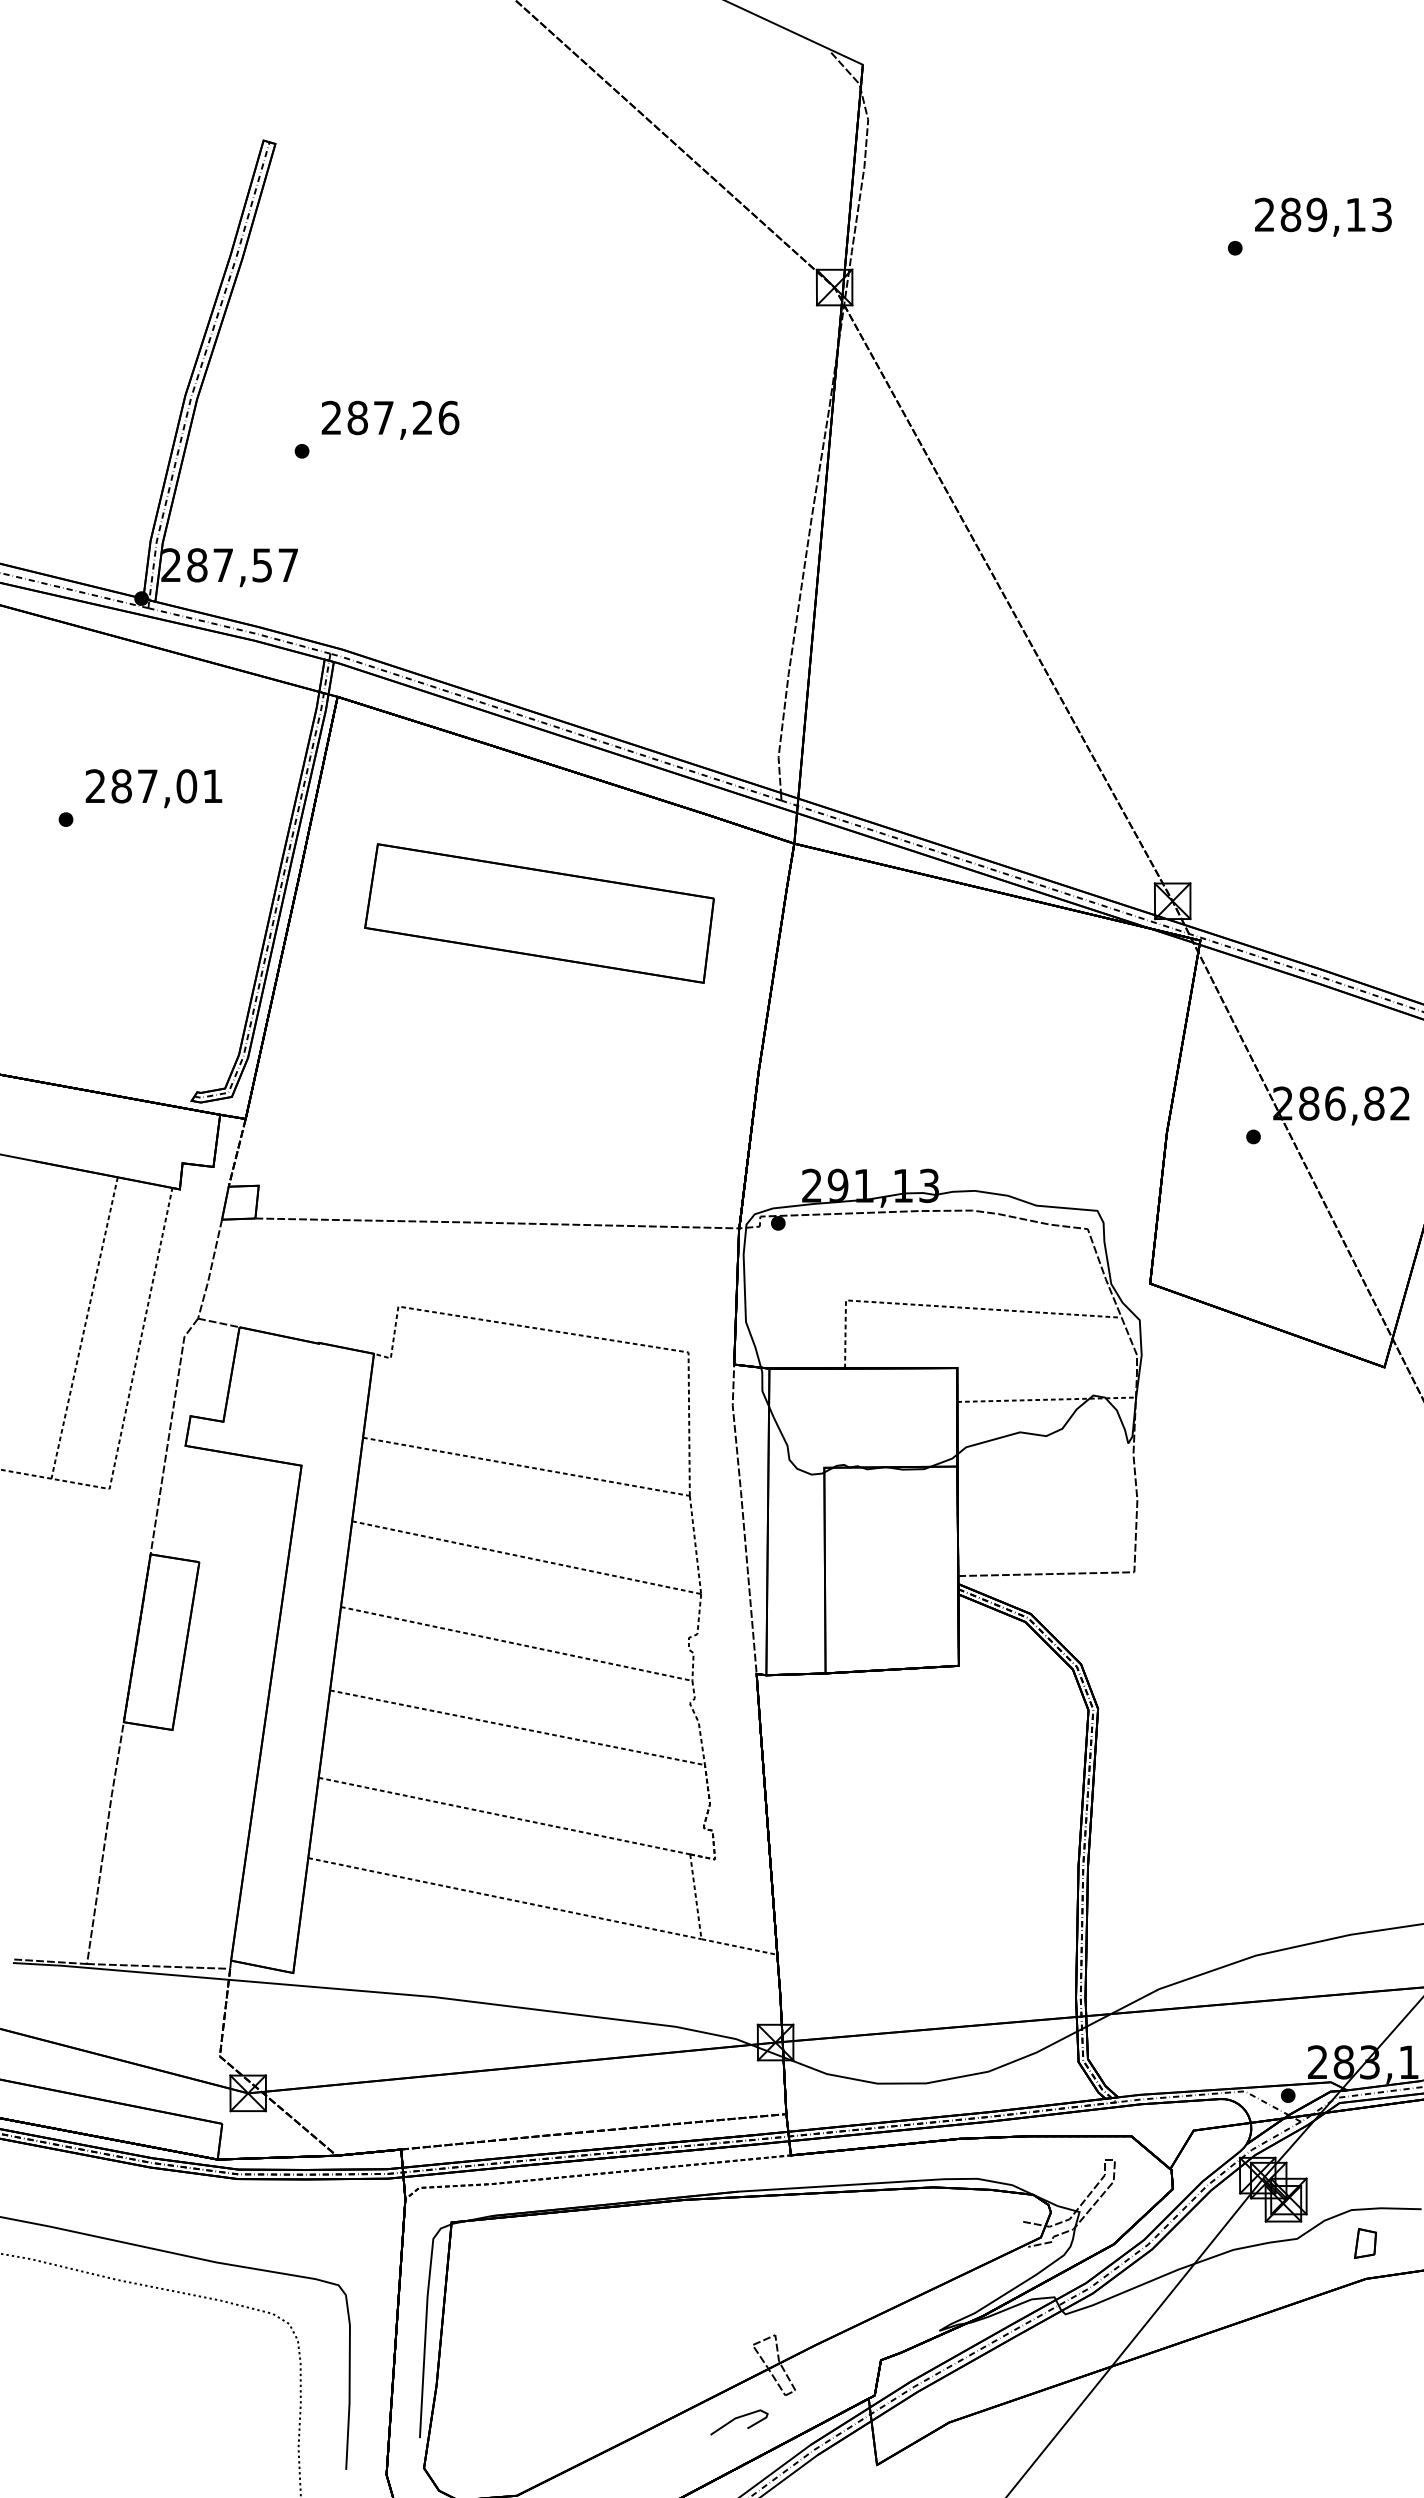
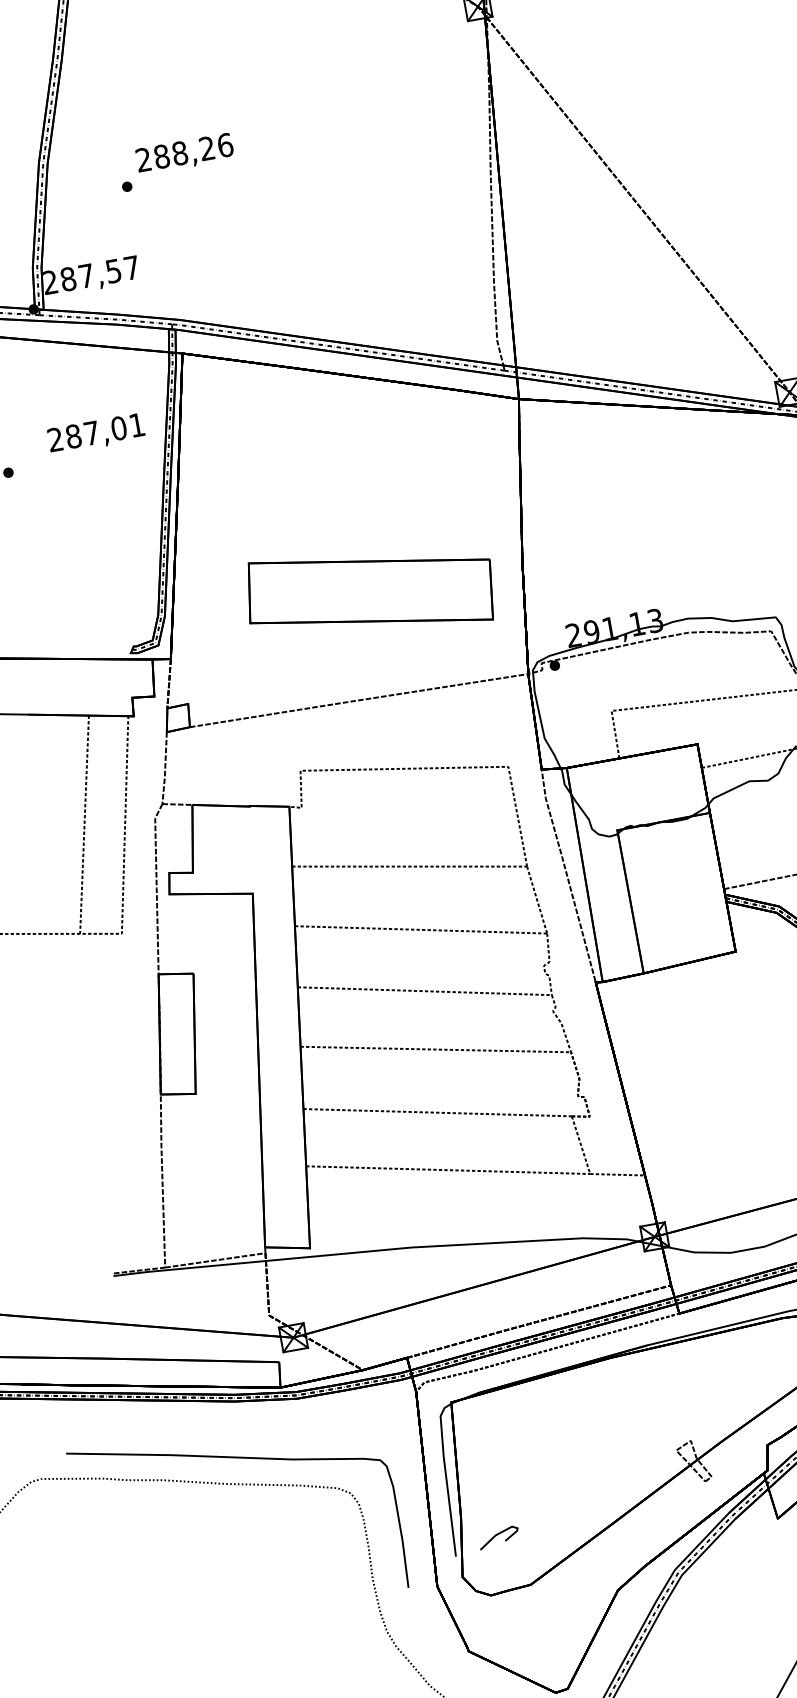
text: (383, 417) -> (179, 153), 287,26 -> 288,26
text: (153, 788) -> (96, 434), moved
part: (539, 913) -> (370, 591), moved
curve: (738, 2418) -> (497, 1535), moved

